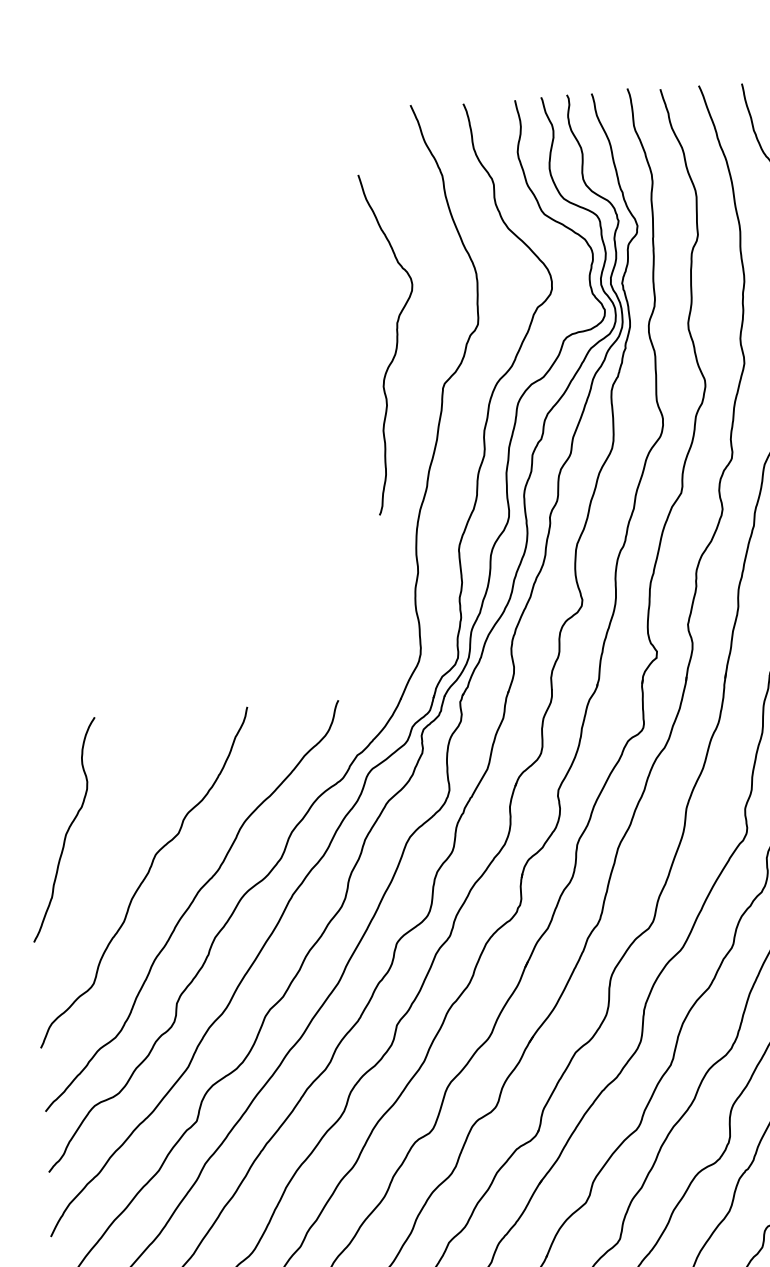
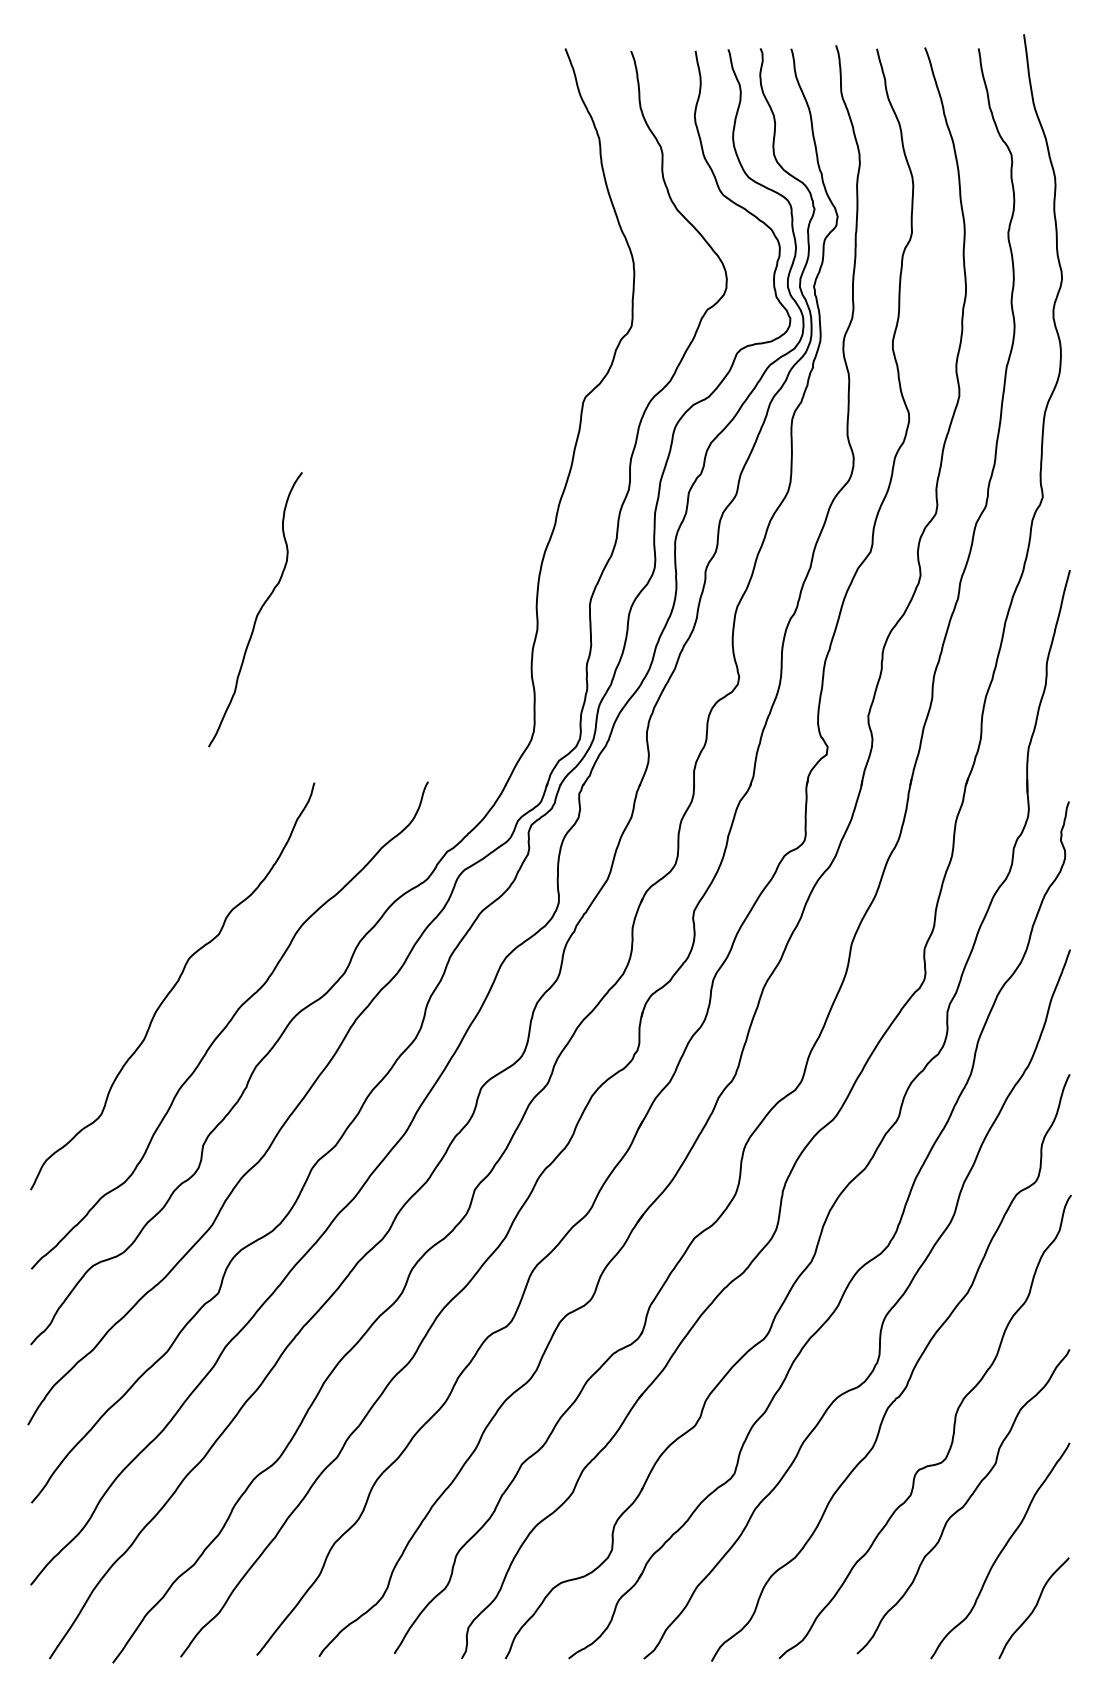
curve: (396, 343) -> (528, 343), removed
curve: (66, 831) -> (258, 611), moved

